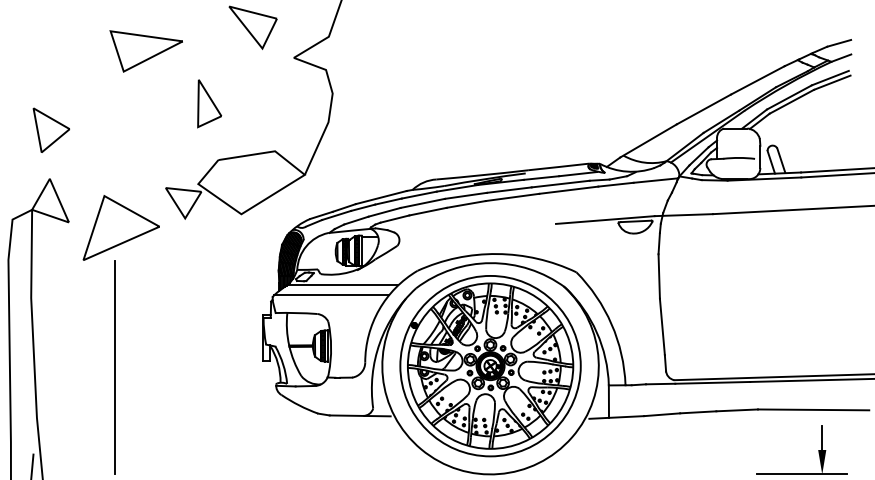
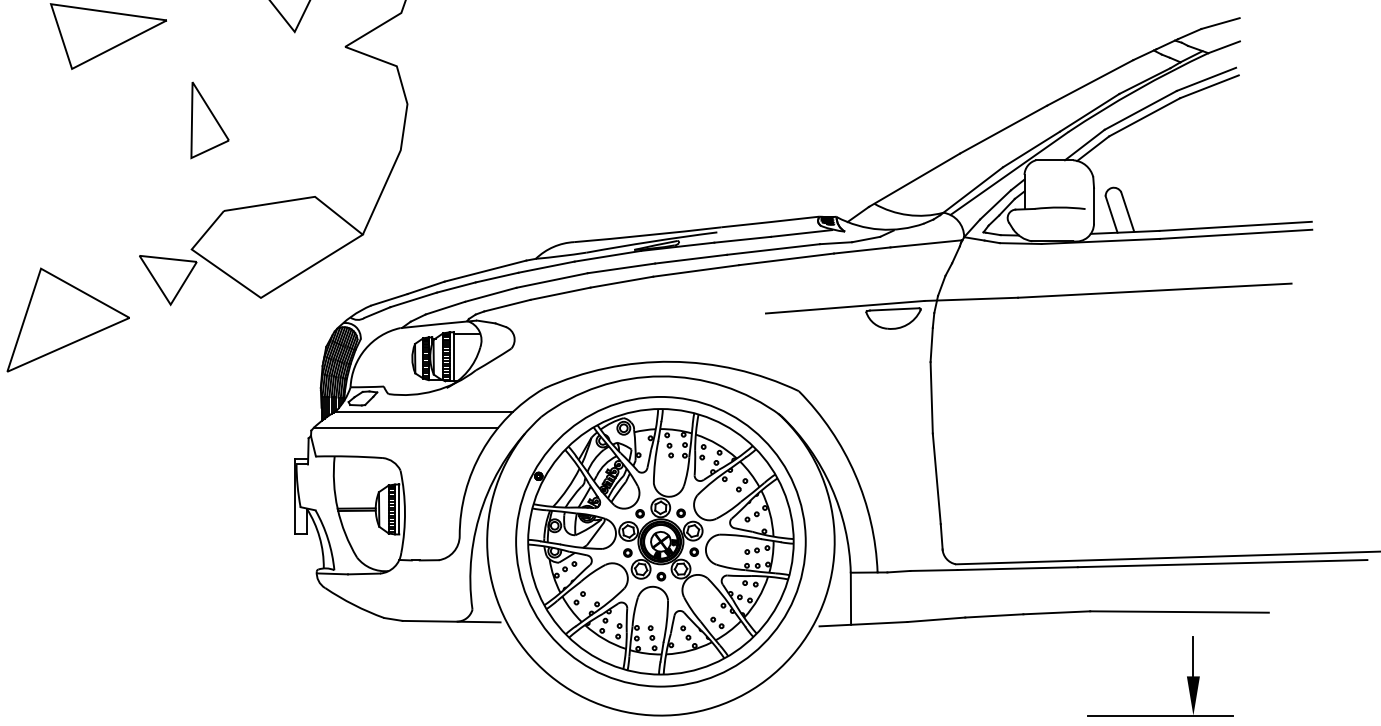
line: (114, 367) -> (57, 543), removed

